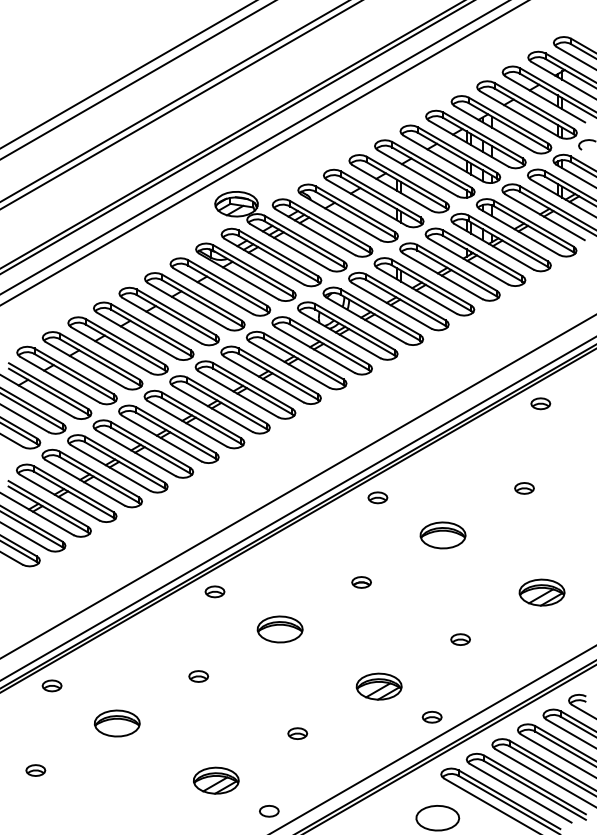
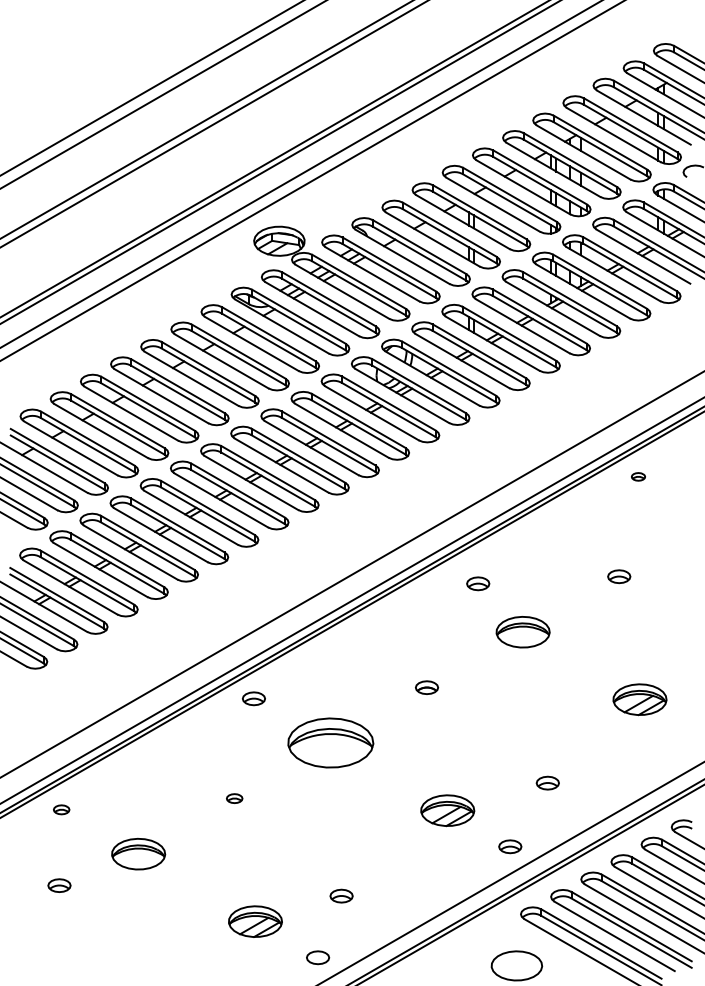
part: (540, 403) -> (638, 476), size x0.6
part: (378, 497) -> (478, 583), moved
part: (279, 629) -> (330, 743), size x1.6
part: (460, 639) -> (547, 782), moved
part: (198, 676) -> (234, 798), size x0.7
part: (51, 685) -> (61, 809), size x0.7
part: (297, 733) -> (341, 895), moved
part: (35, 770) -> (59, 885), moved

